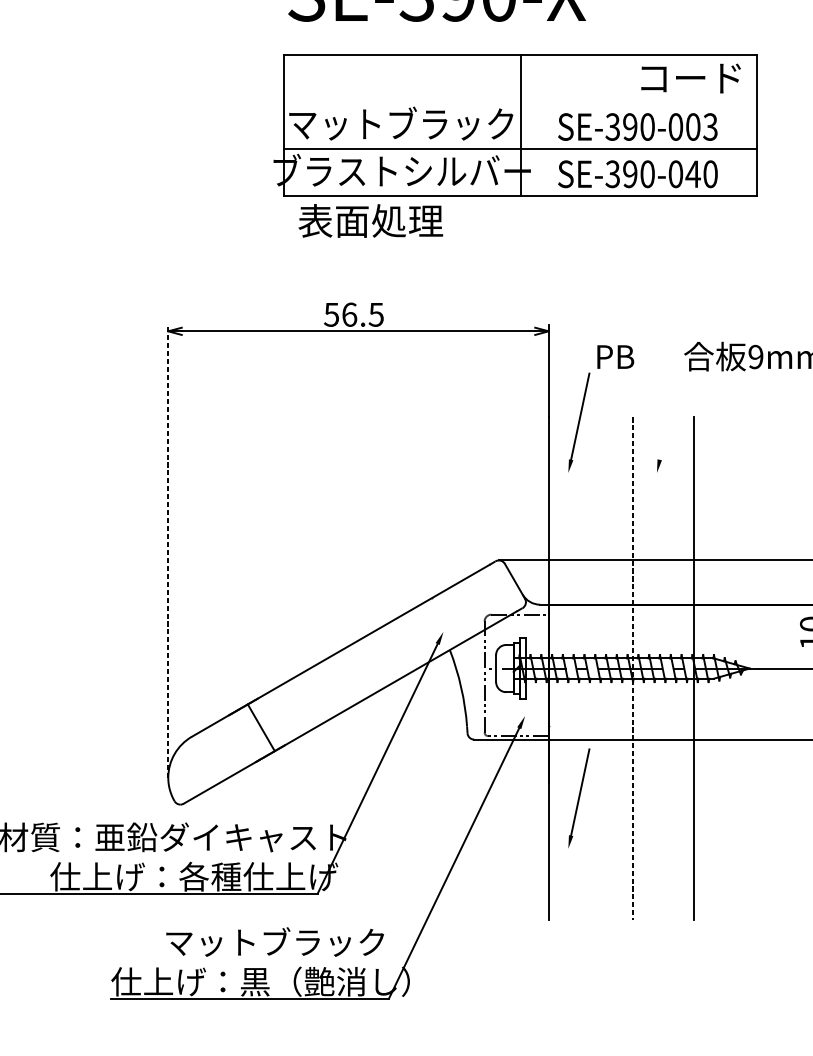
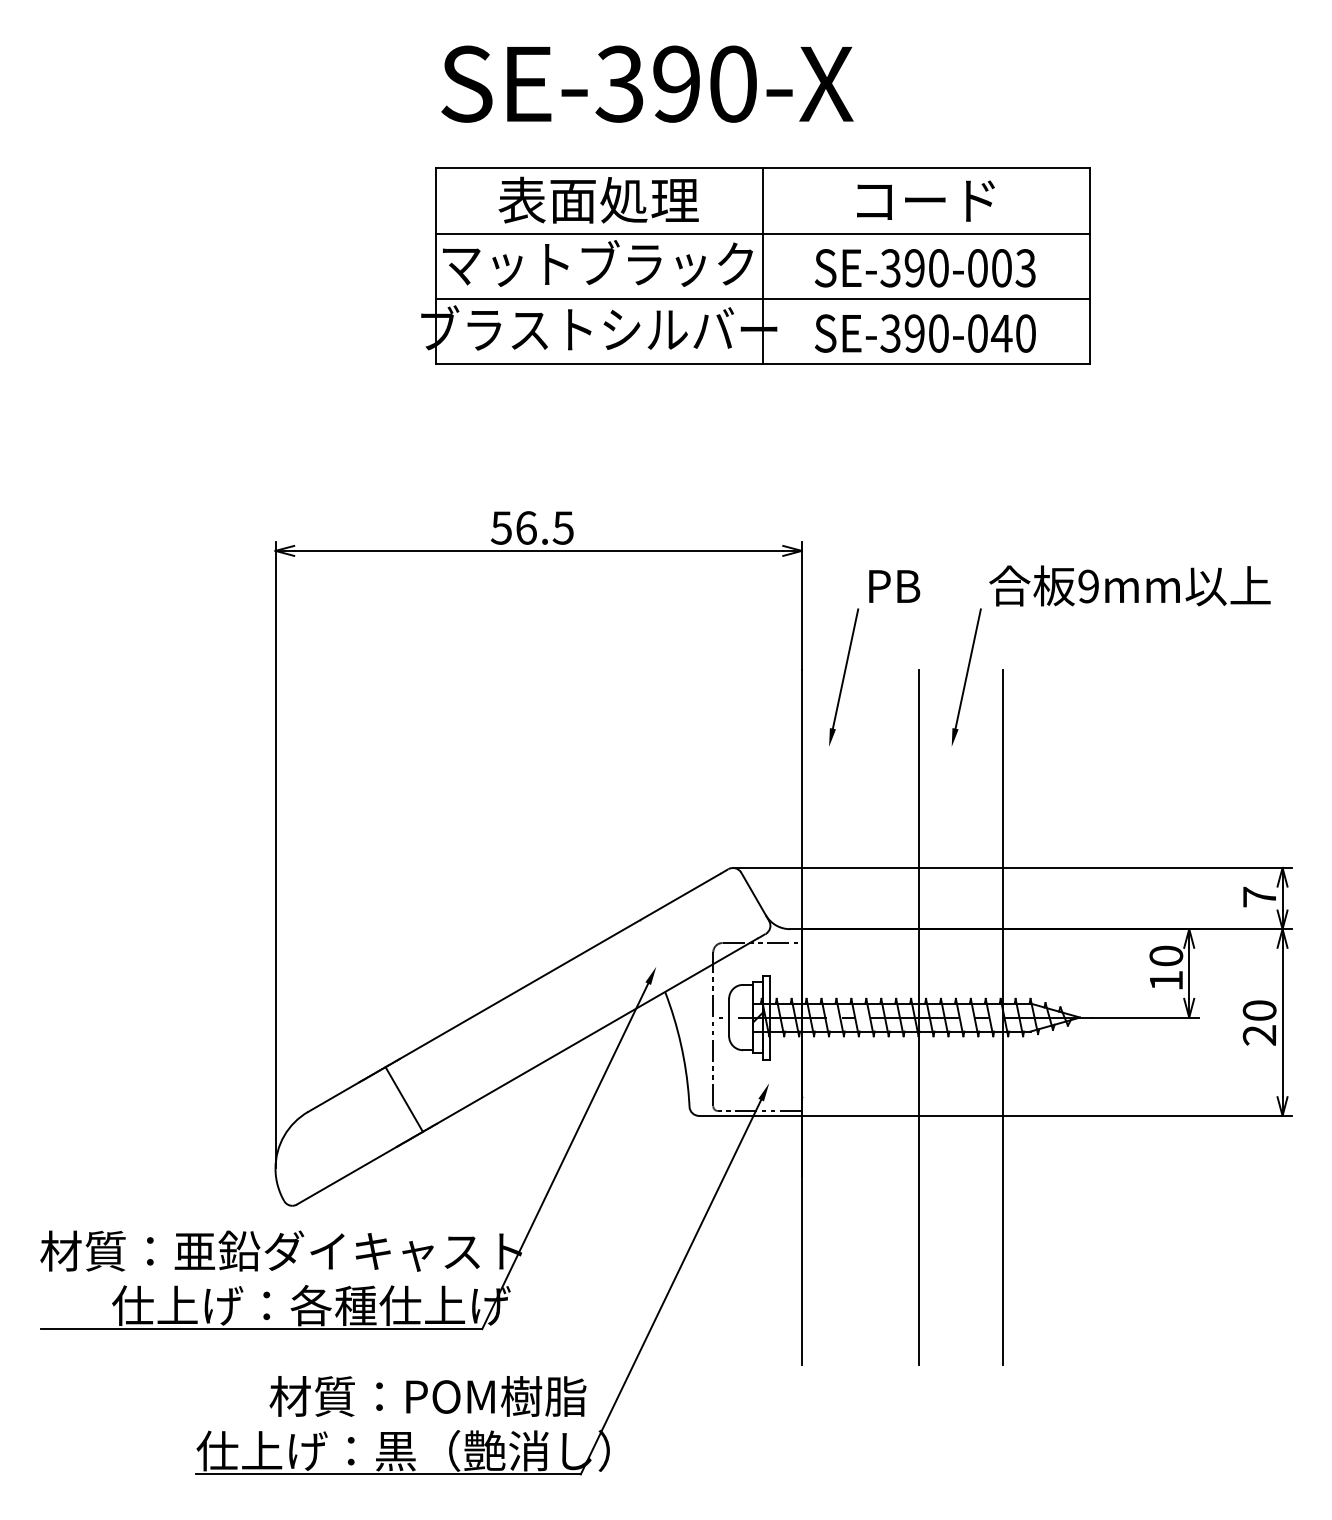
text: (690, 78) -> (925, 200), moved
line: (520, 101) -> (762, 233), added
text: (370, 220) -> (598, 199), moved
line: (668, 416) -> (967, 668), added
line: (168, 550) -> (275, 854), dashed -> solid
line: (632, 669) -> (918, 1018), dashed -> solid
part: (579, 798) -> (844, 1197), removed
text: (278, 941) -> (427, 1395), マットブラック -> 材質：POM樹脂

